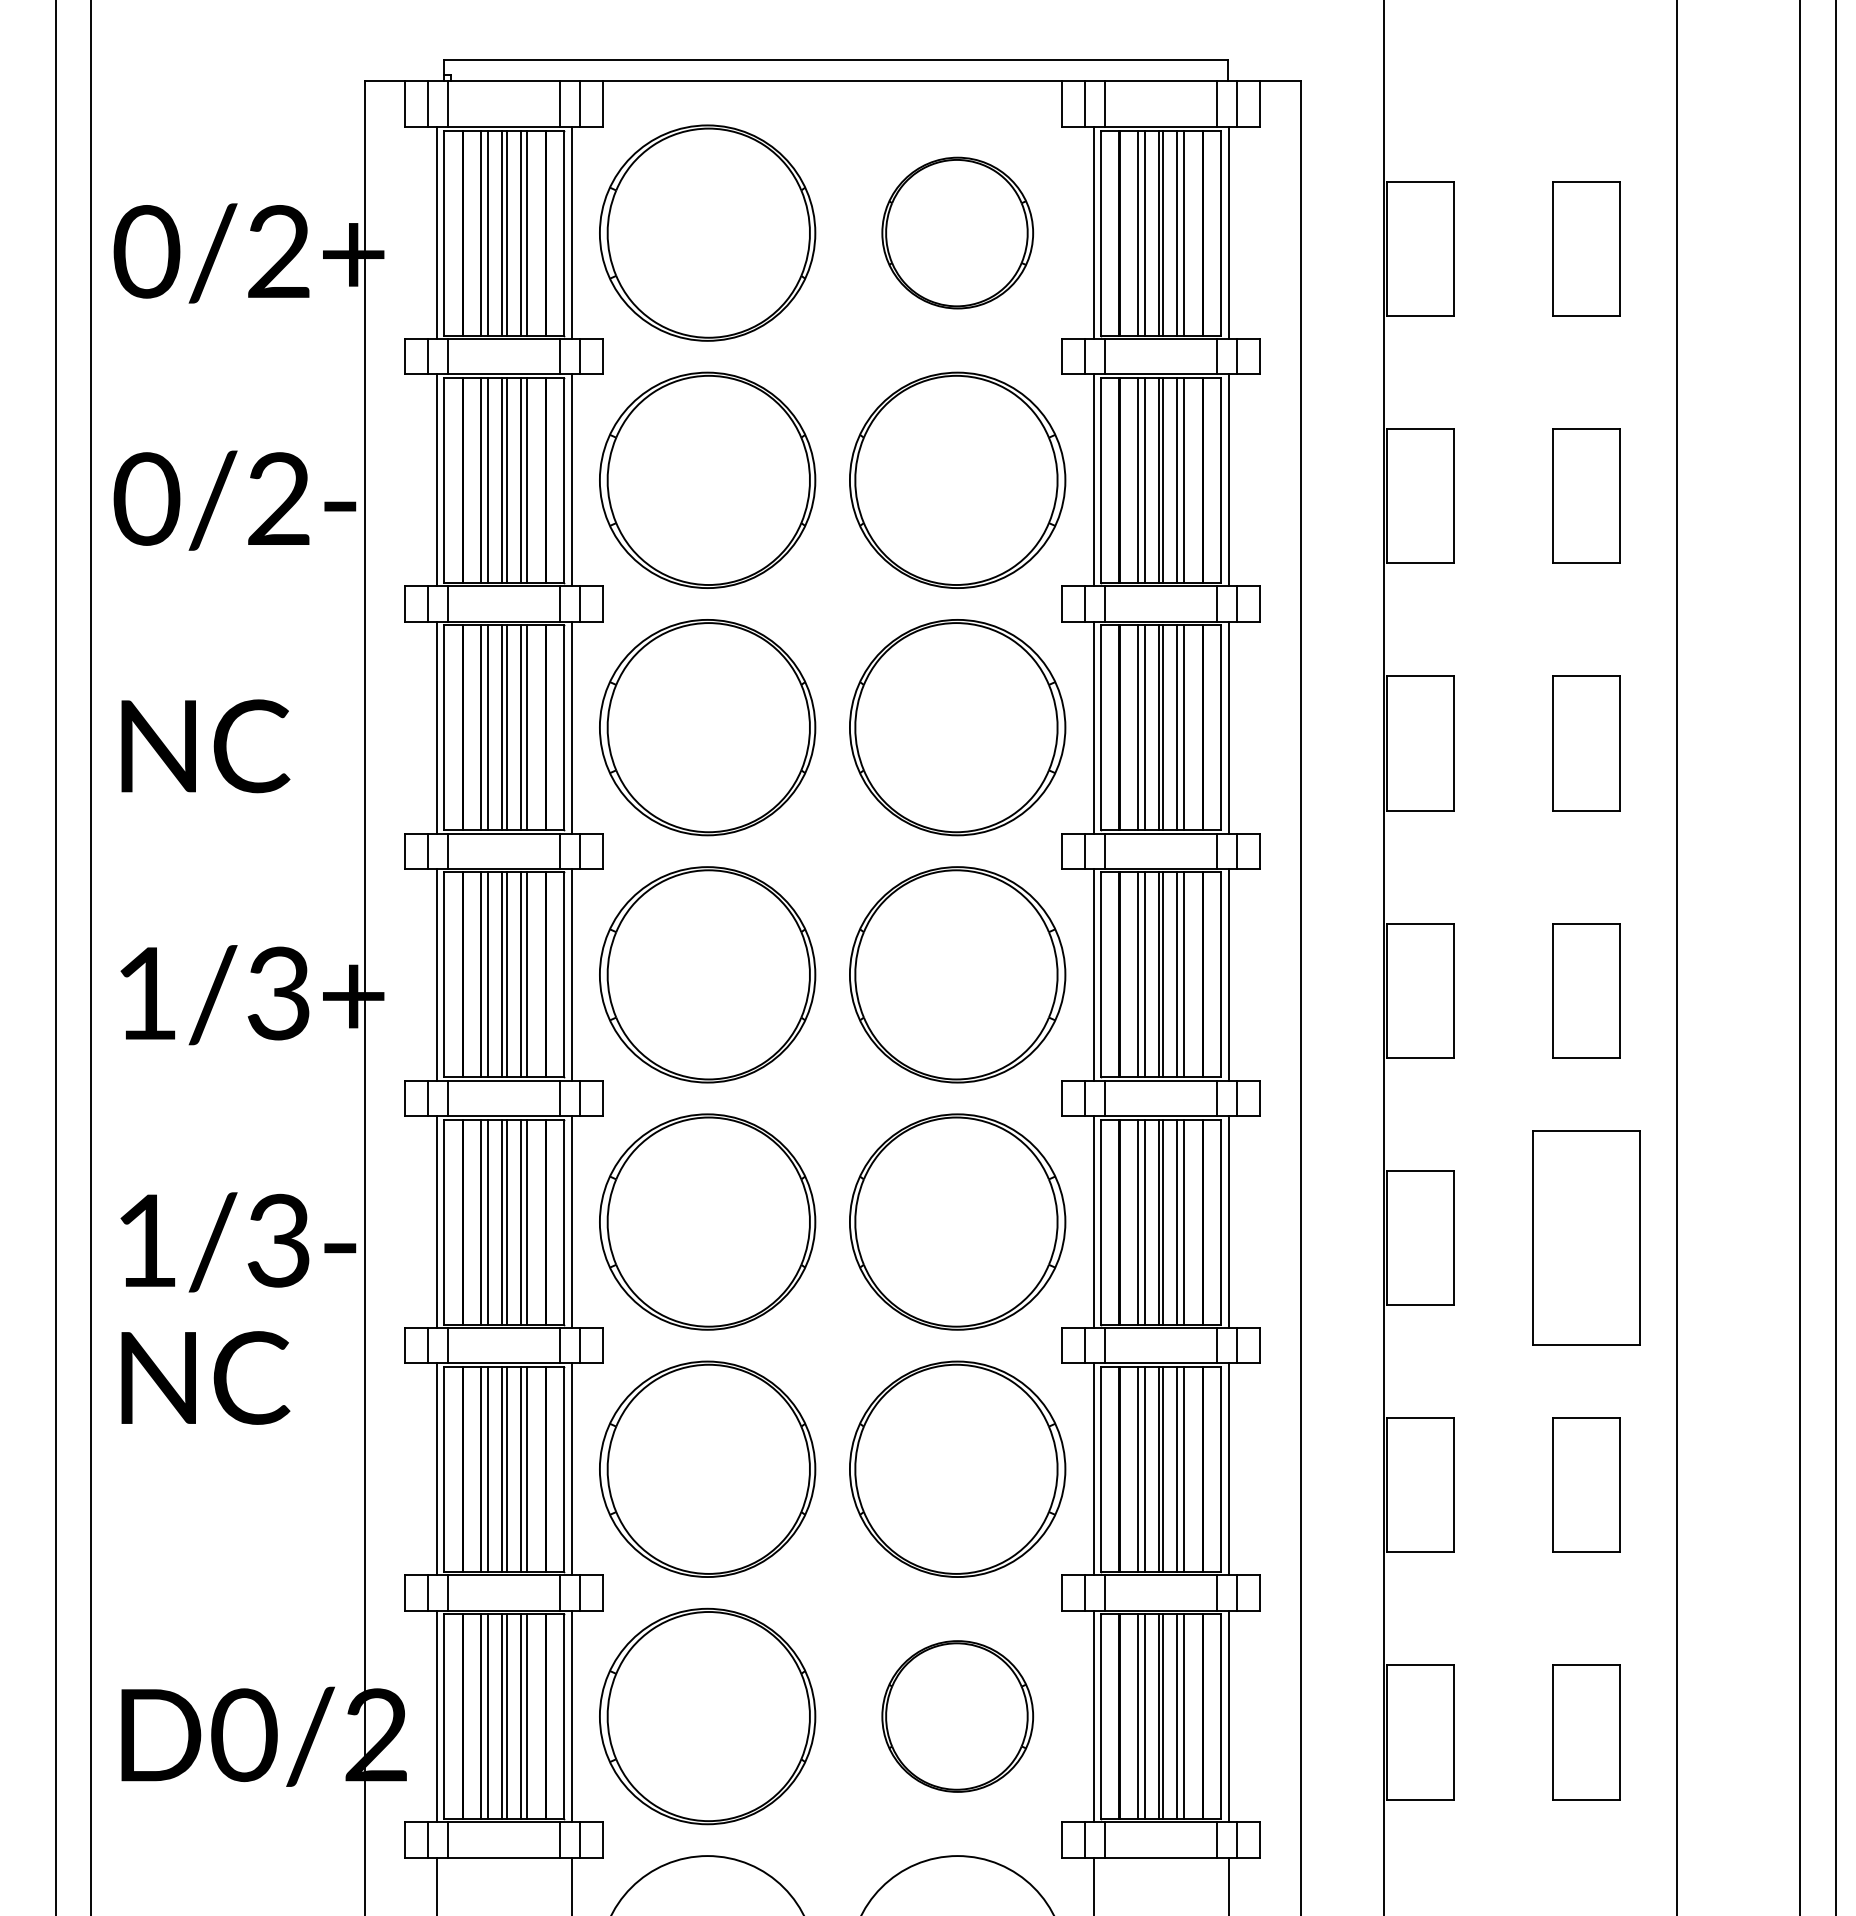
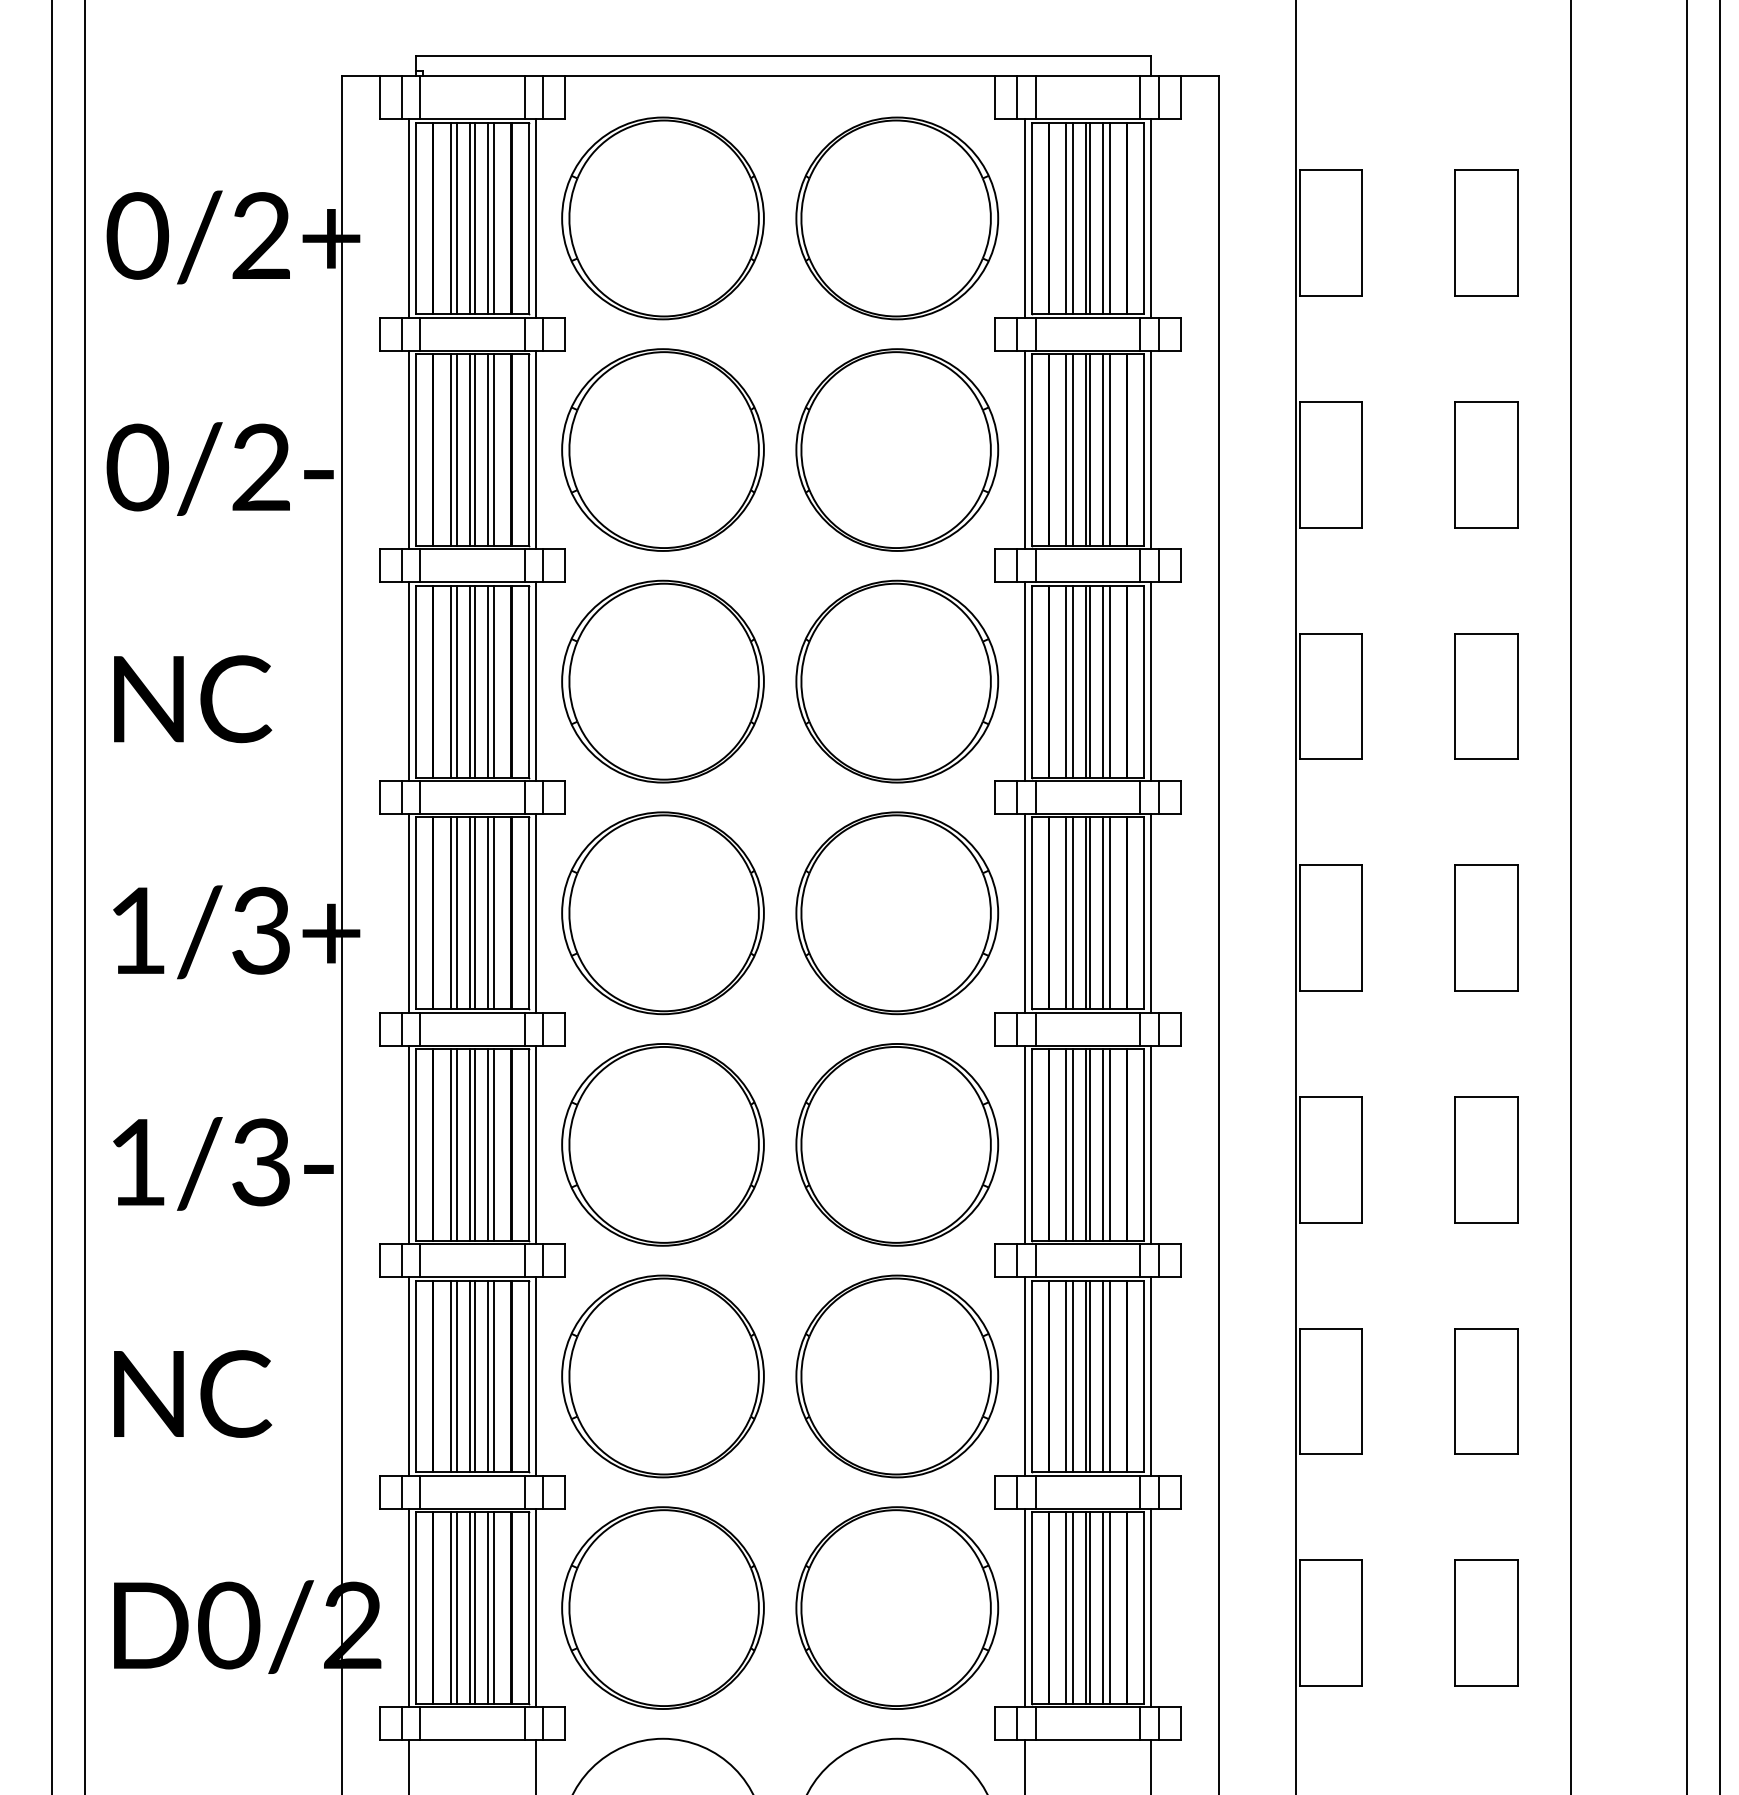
part: (957, 232) -> (897, 217), size x1.43
part: (1586, 1237) -> (1486, 1159), size x0.62
text: (205, 1377) -> (192, 1393), moved
part: (957, 1716) -> (897, 1608), size x1.43

